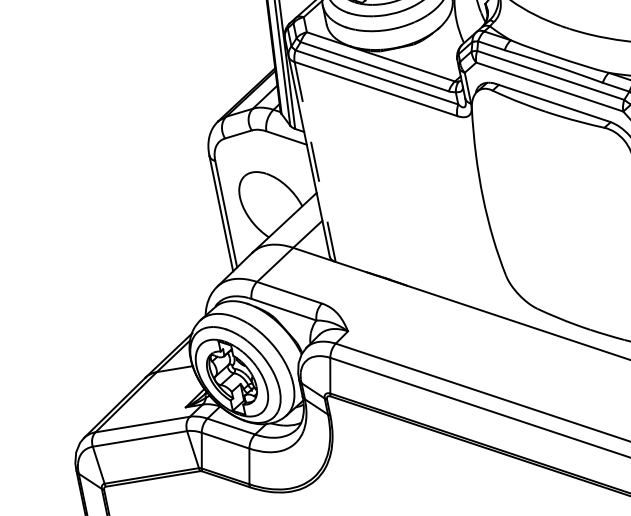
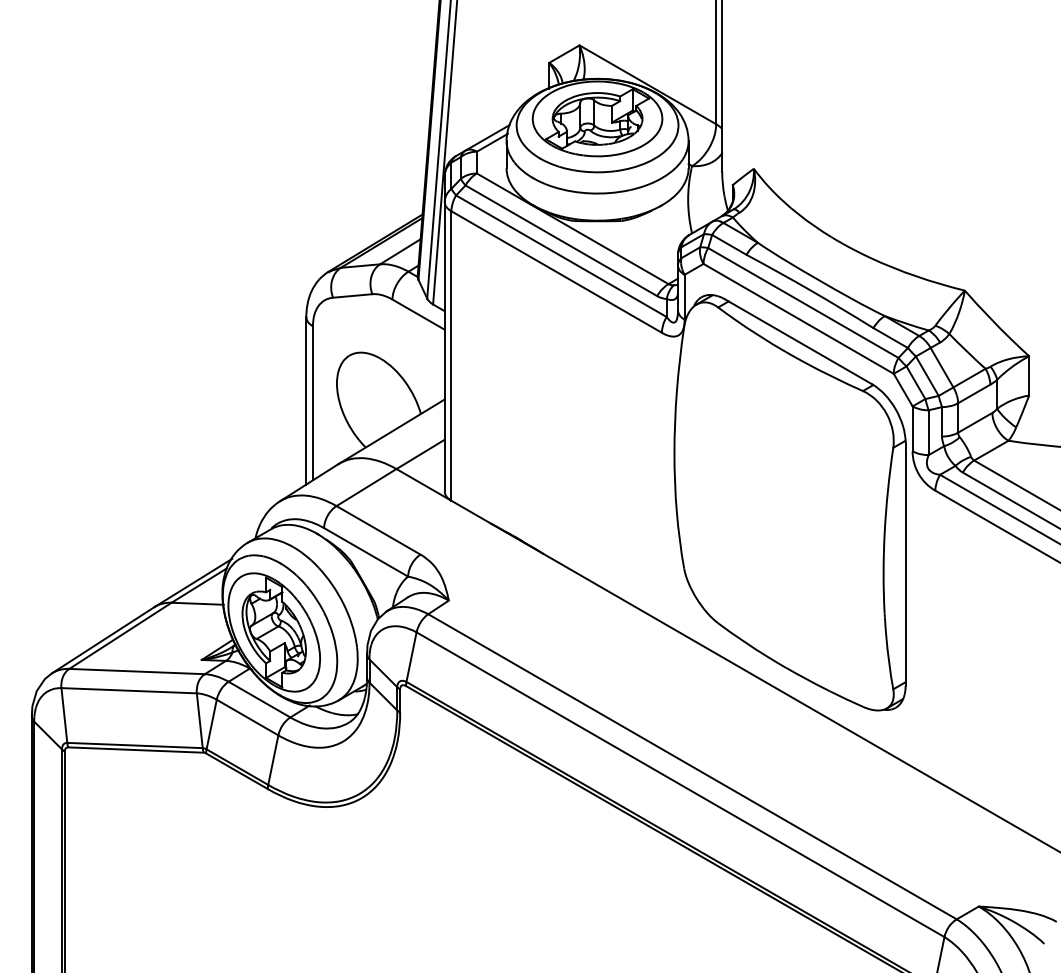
line: (315, 162) -> (451, 356), dashed -> solid

